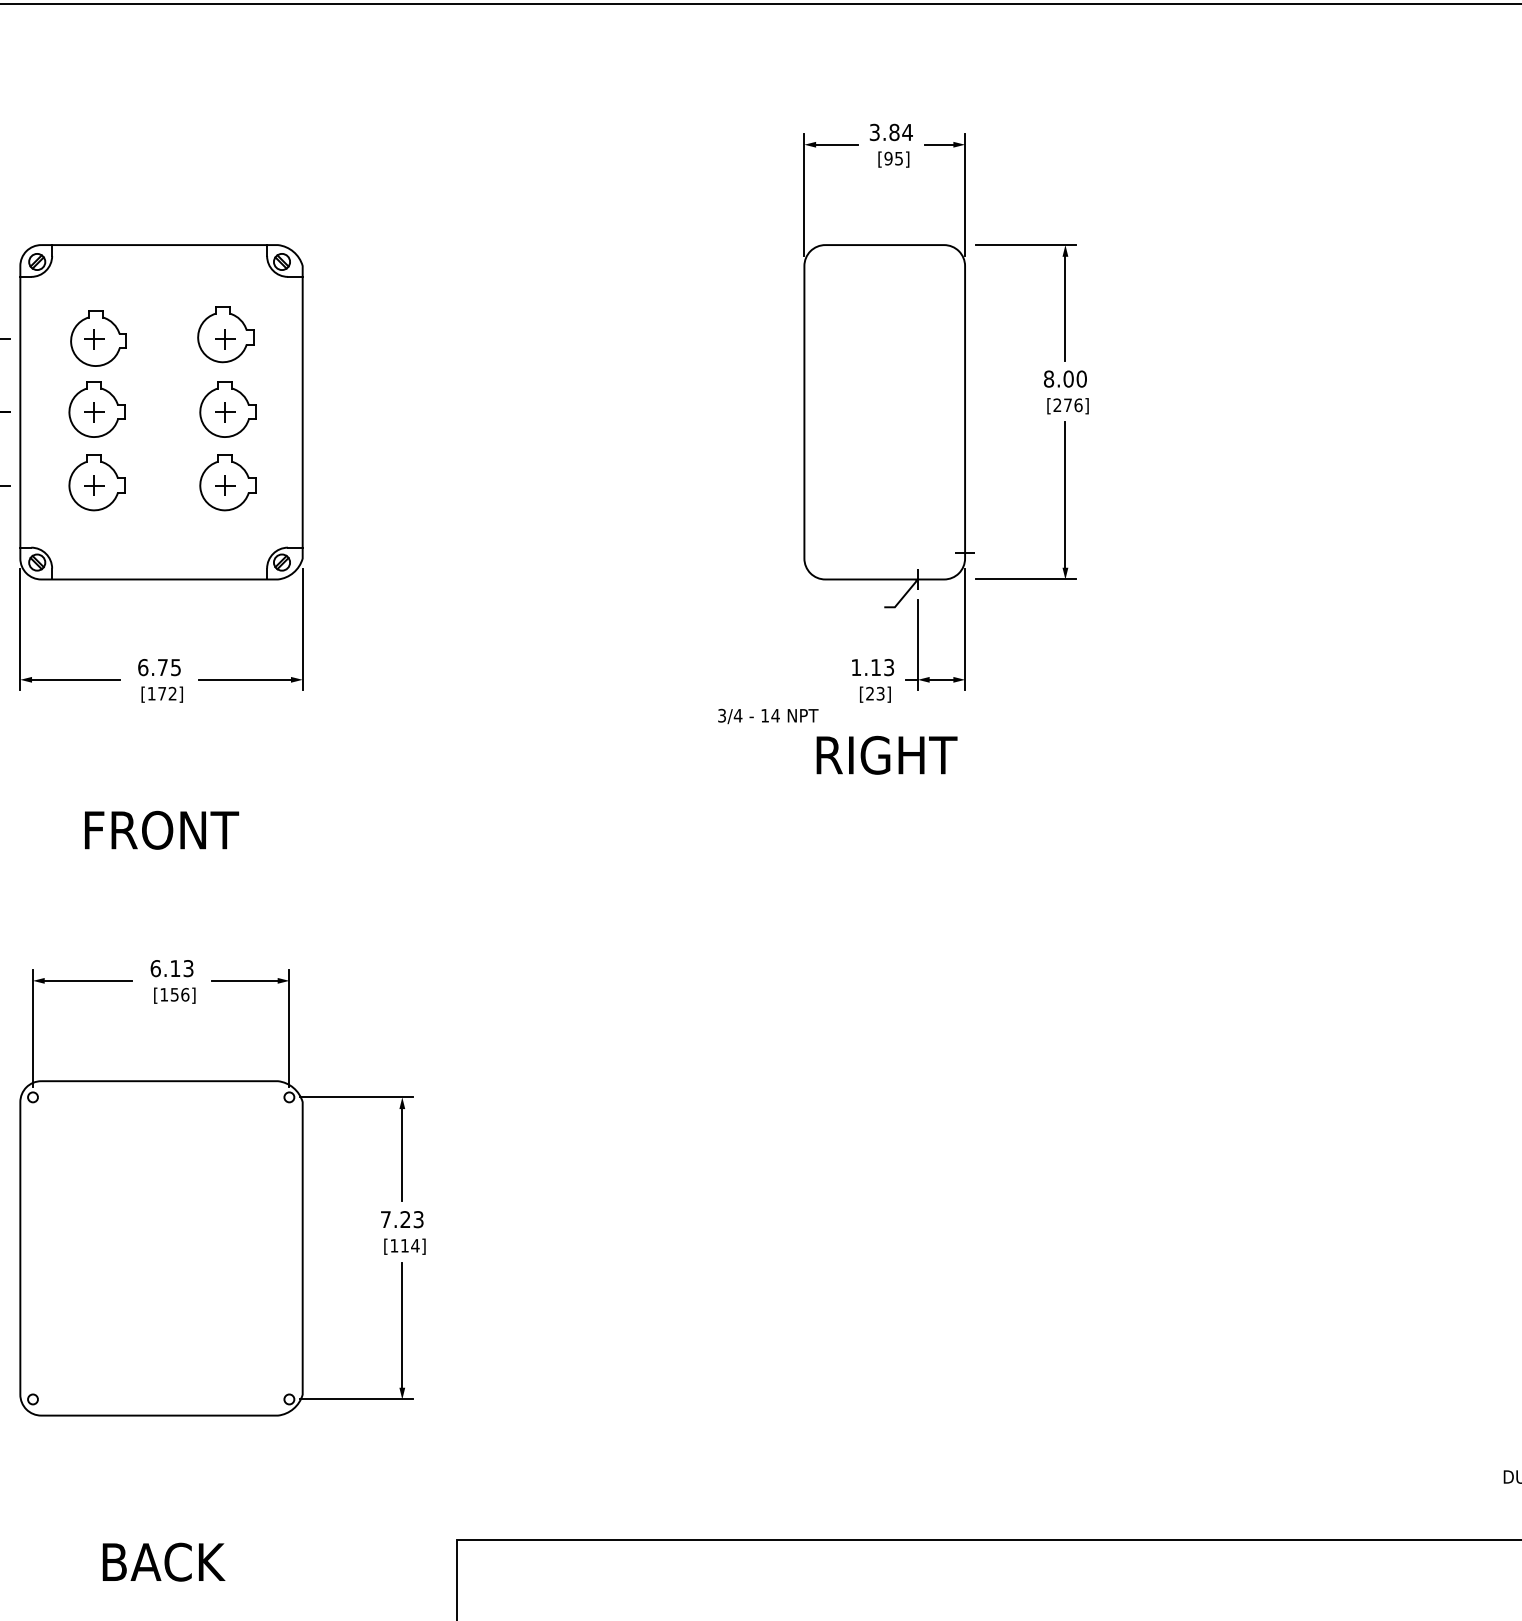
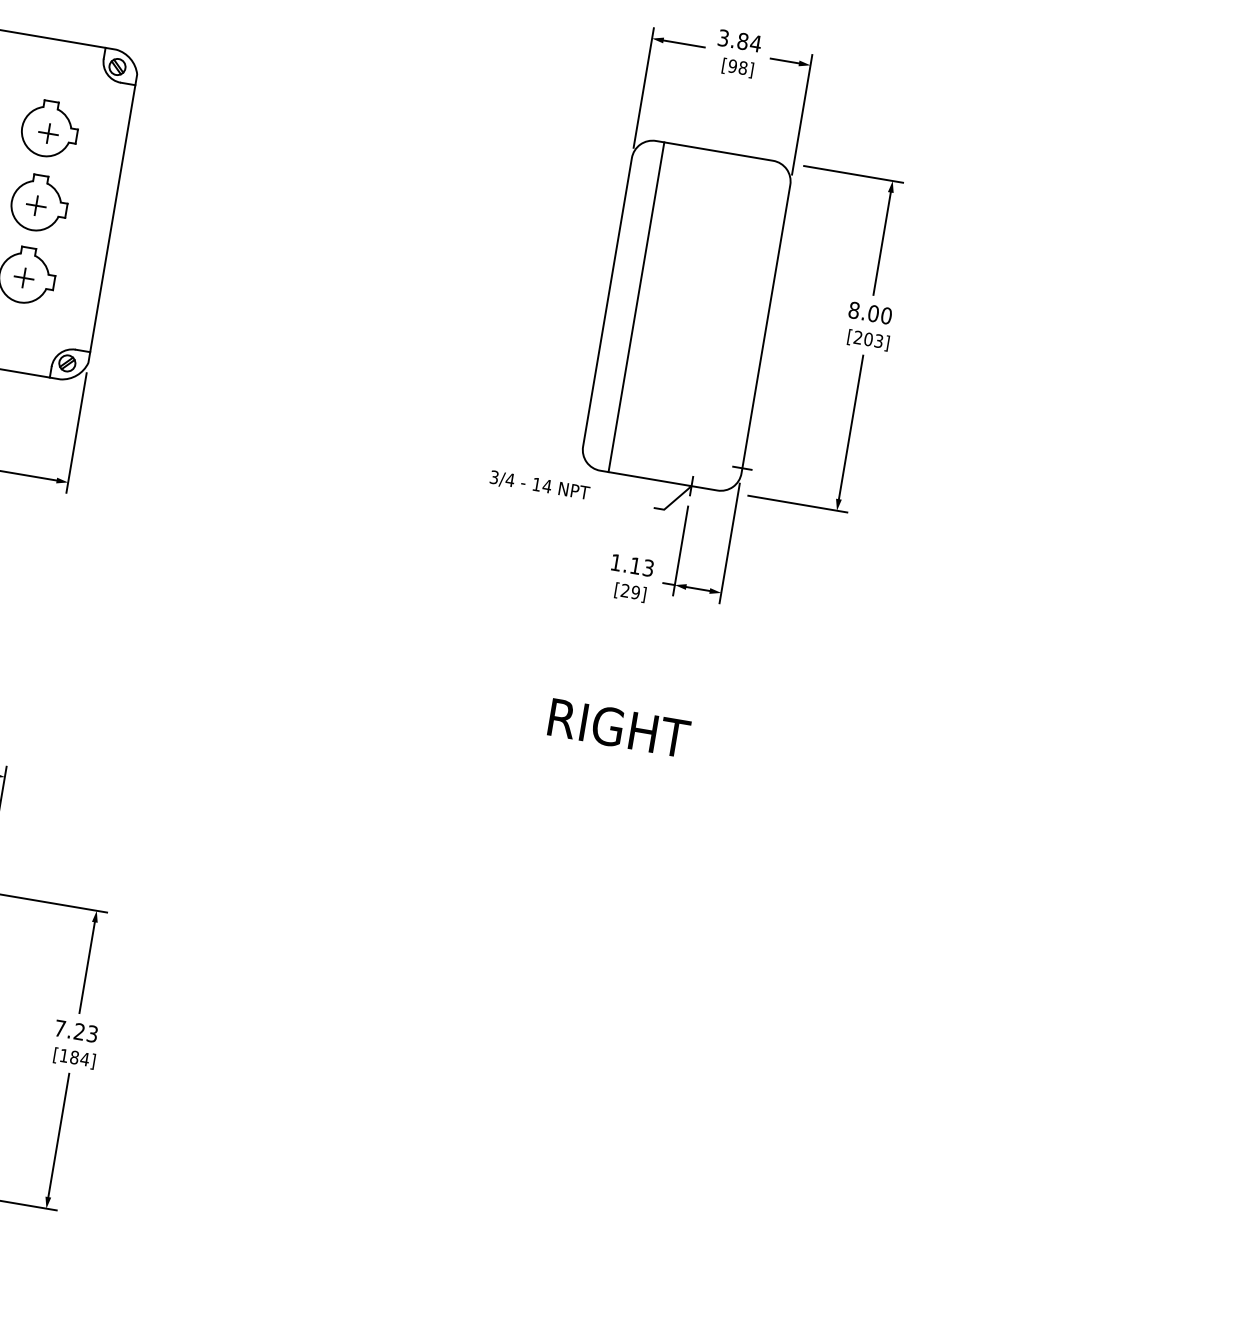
text: (899, 158) -> (743, 67), [95] -> [98]
text: (1073, 405) -> (873, 340), [276] -> [203]
line: (833, 412) -> (636, 307), added
text: (880, 693) -> (635, 592), [23] -> [29]
text: (768, 716) -> (540, 485), moved
text: (886, 754) -> (618, 727), moved
text: (404, 1245) -> (74, 1057), [114] -> [184]

